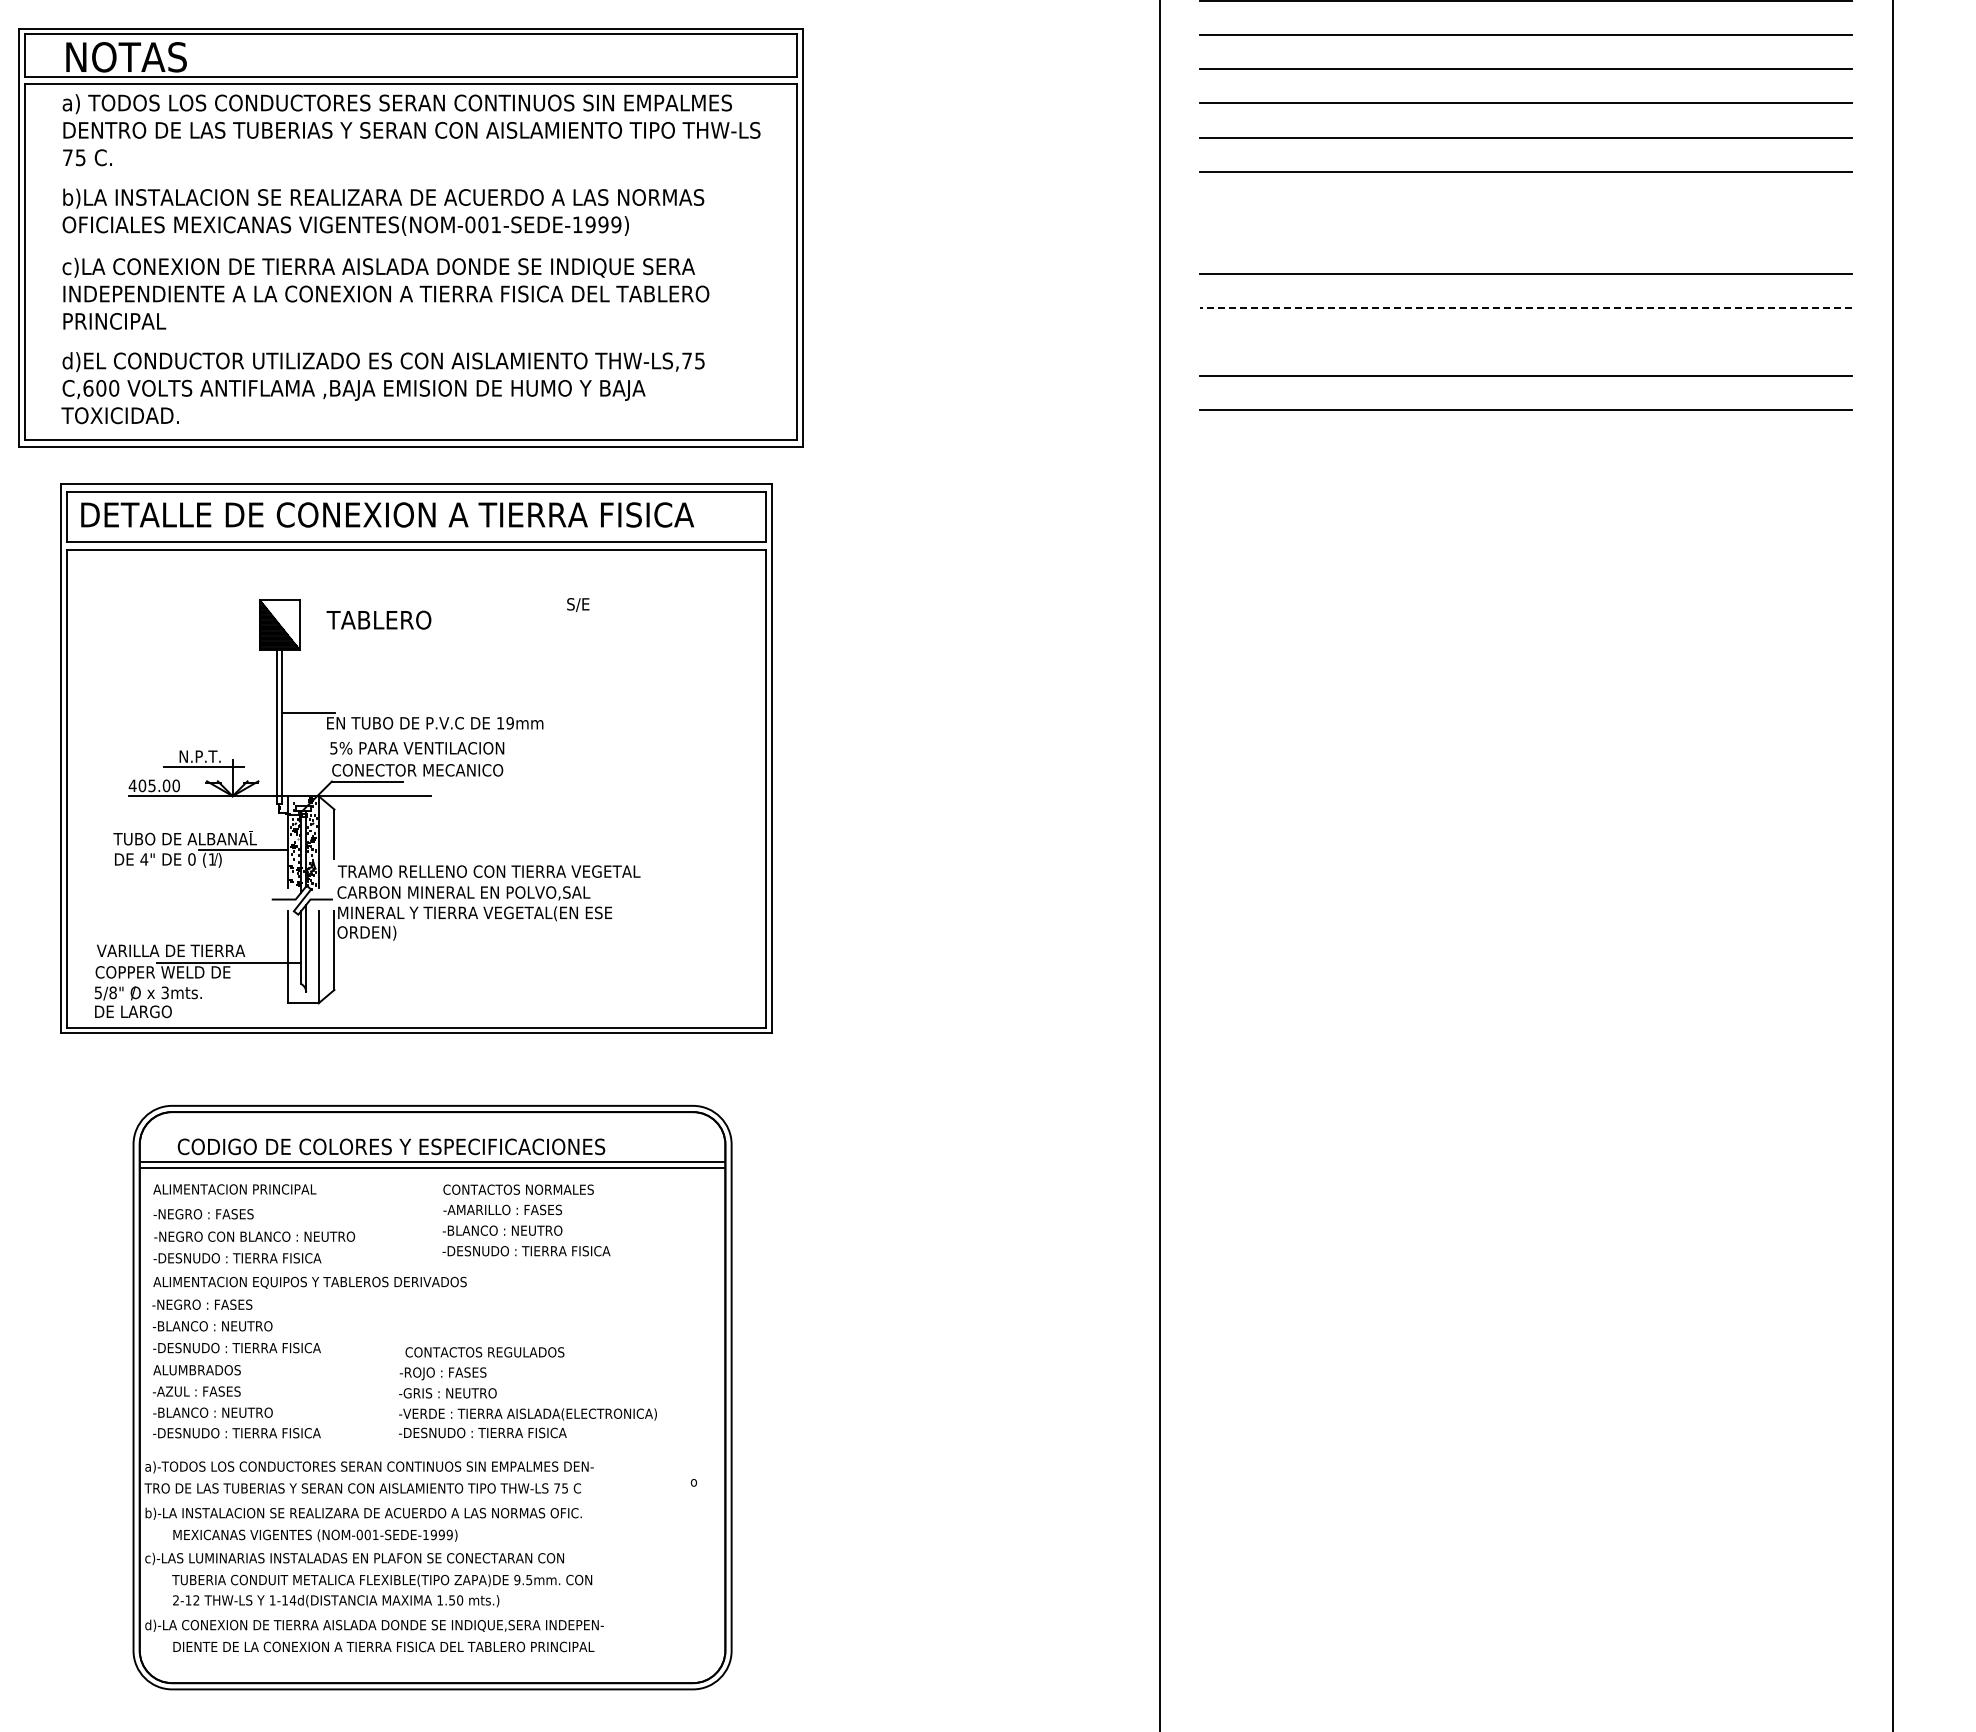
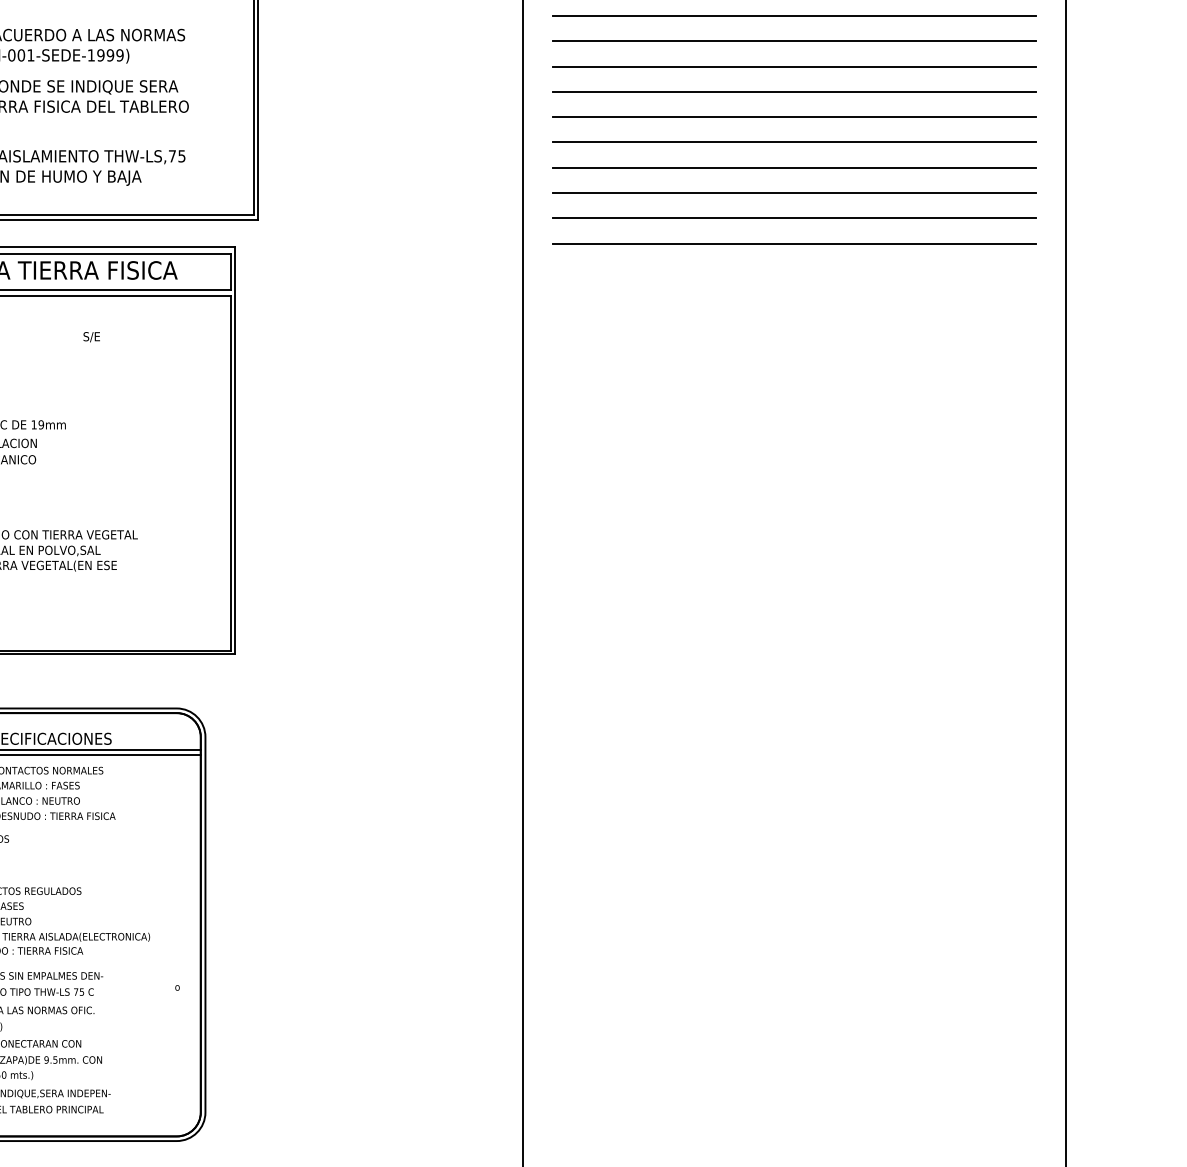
line: (1526, 205) -> (794, 41), added
line: (1526, 239) -> (794, 66), added
line: (1525, 308) -> (793, 117), dashed -> solid
line: (1526, 342) -> (794, 142), added
line: (1526, 444) -> (794, 218), added
line: (1526, 478) -> (794, 243), added

